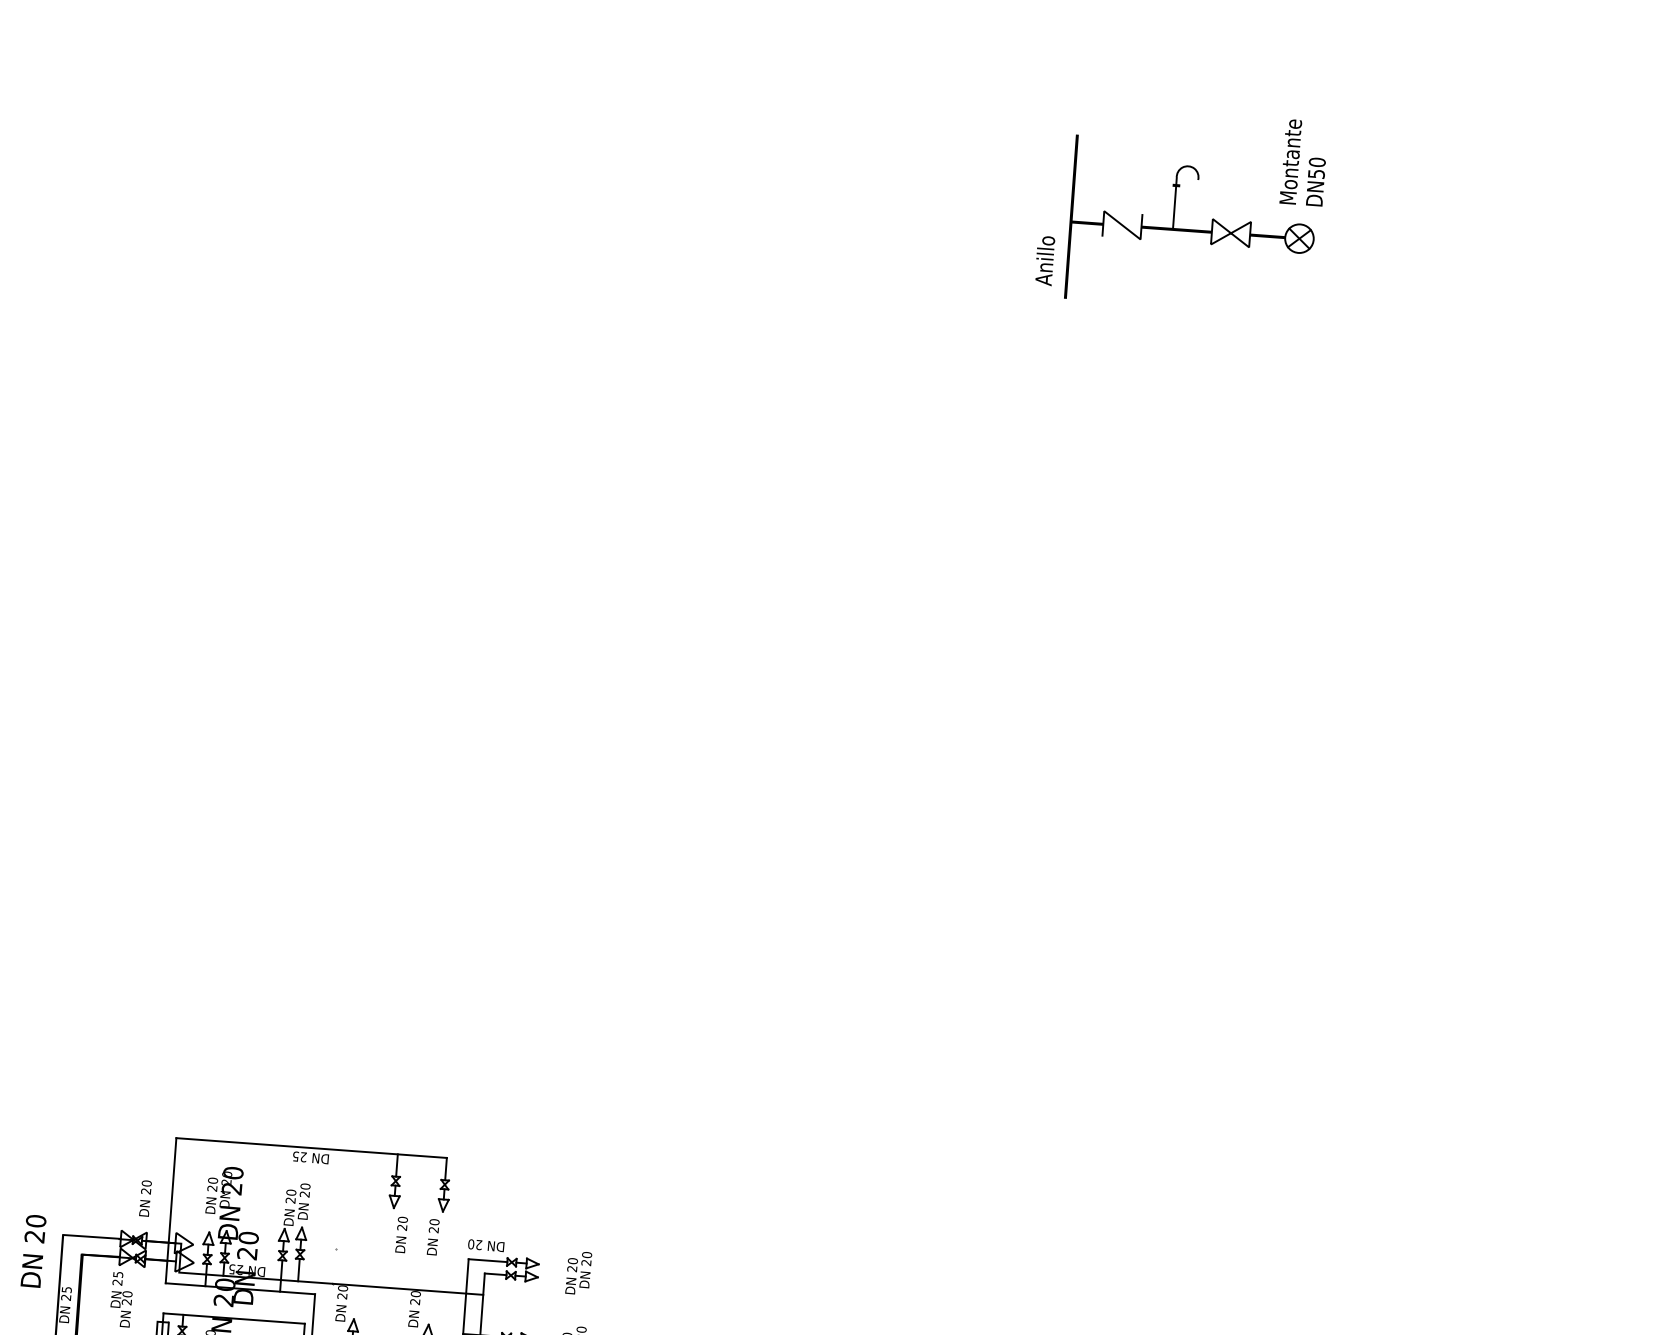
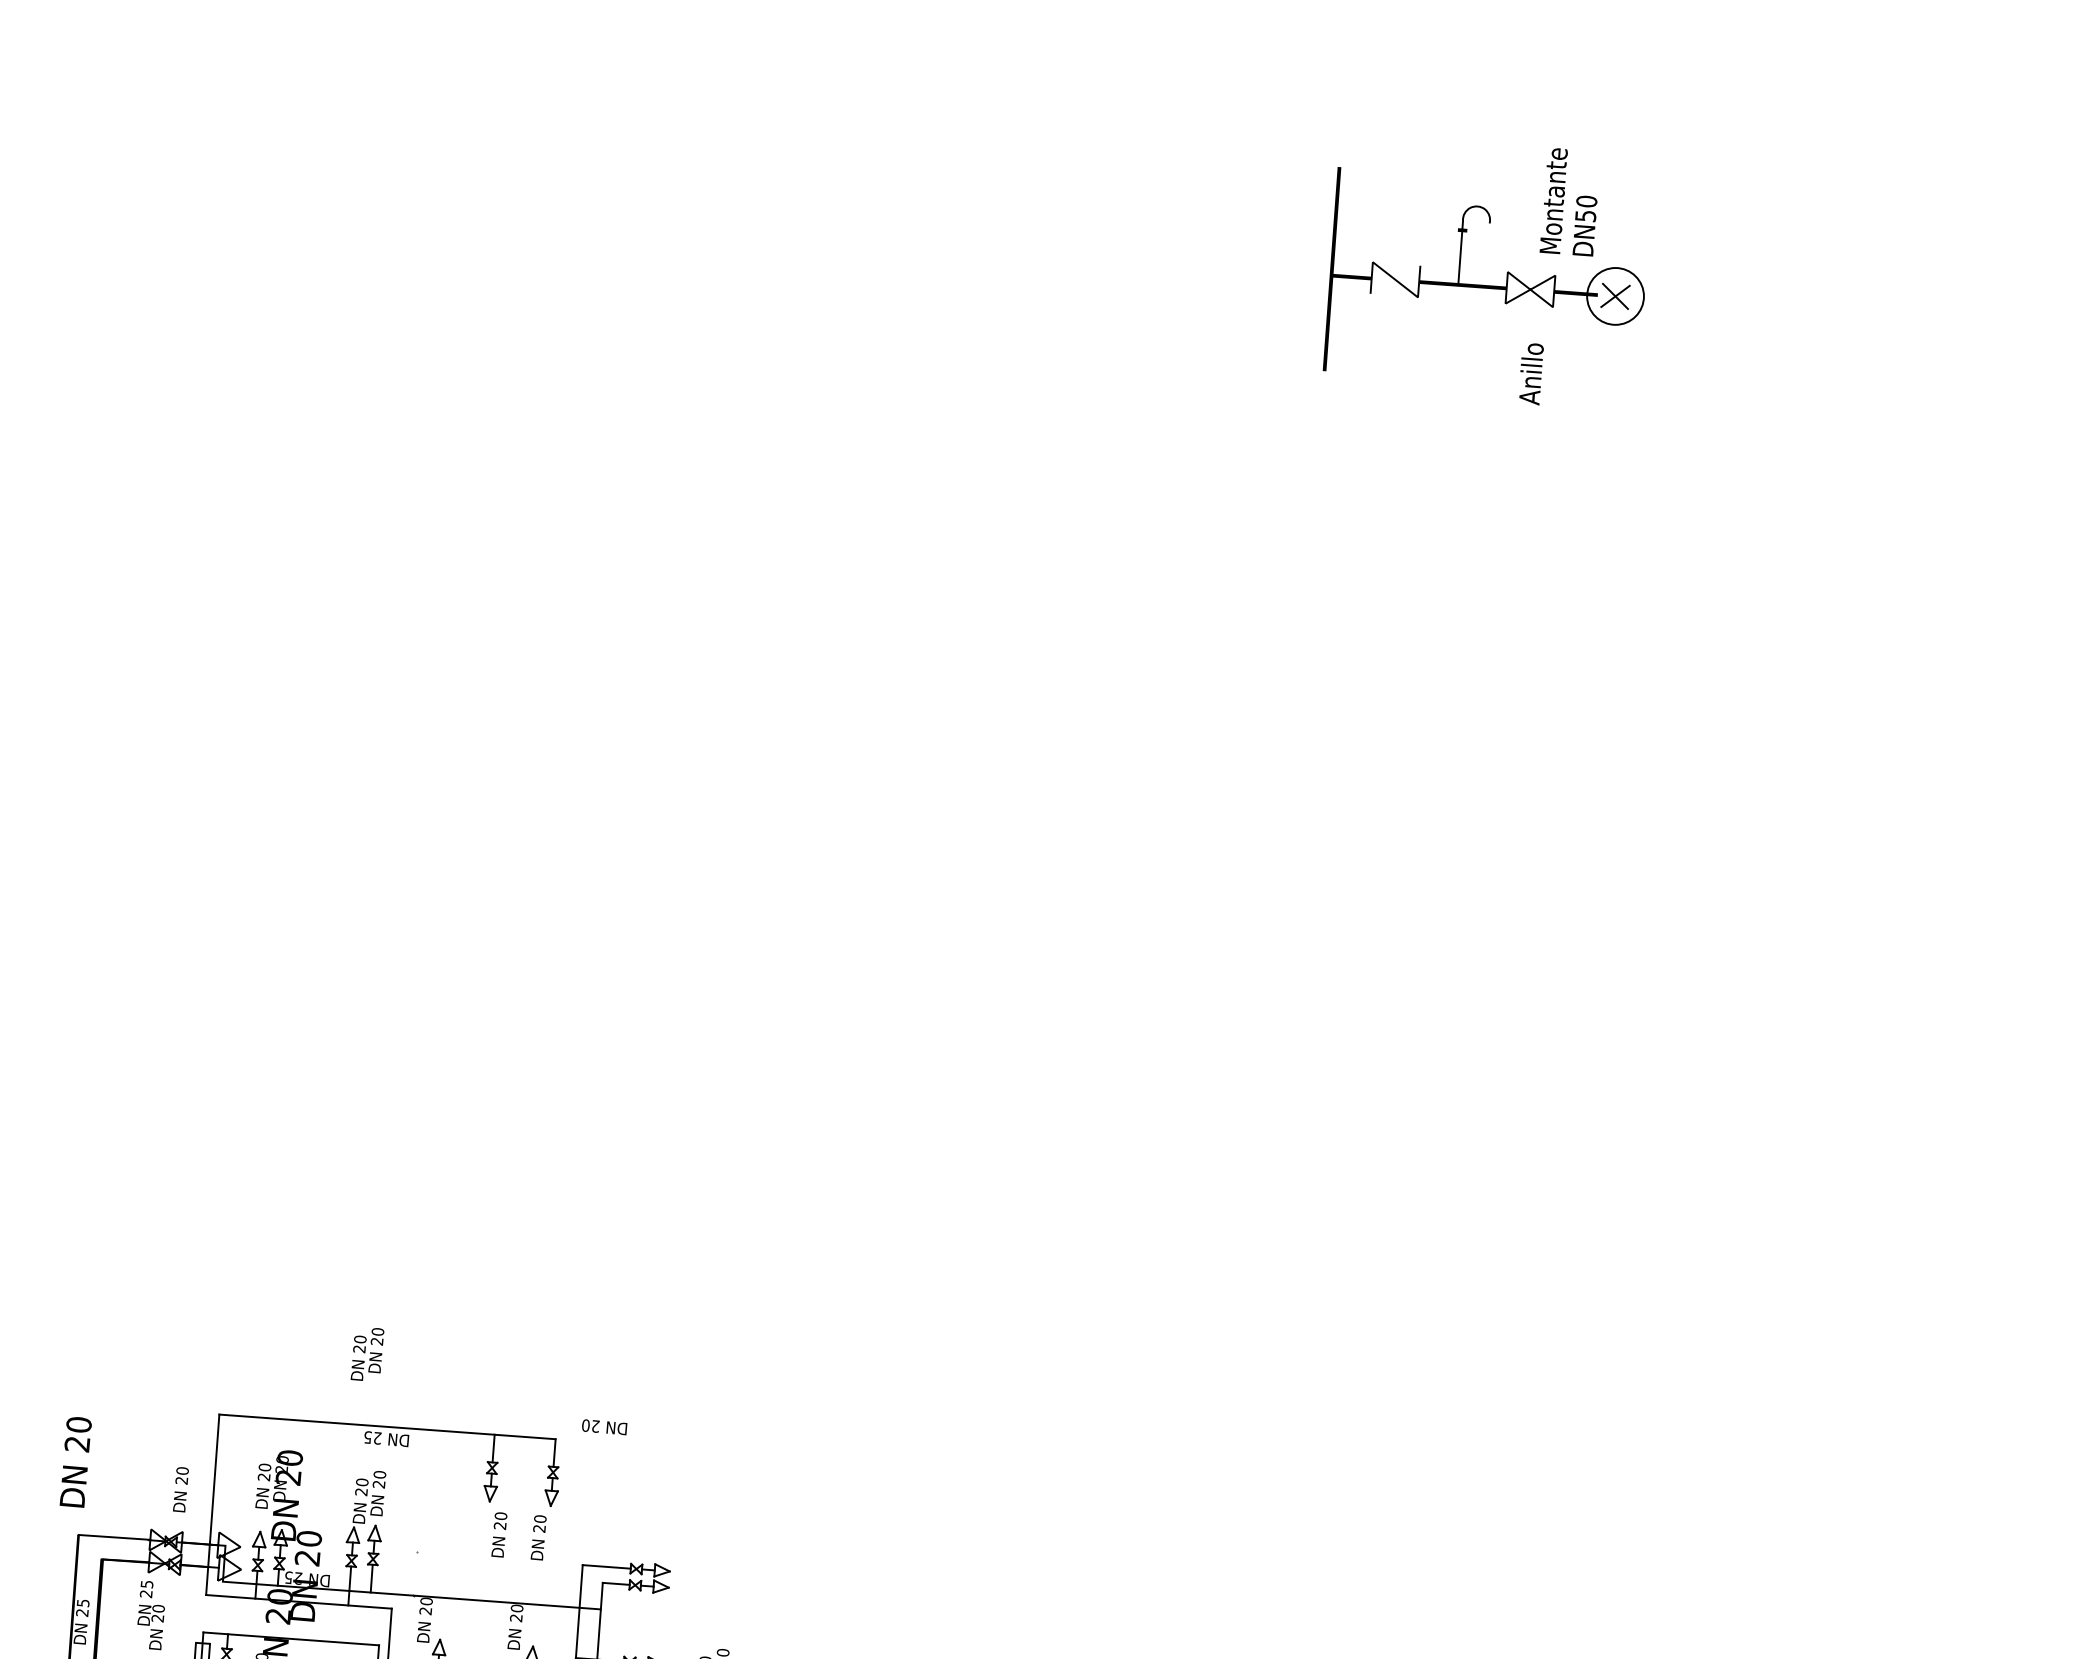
text: (1302, 163) -> (1568, 202), moved
circle: (1299, 238) -> (1615, 296), size x1.6
text: (1045, 261) -> (1531, 374), moved
text: (486, 1245) -> (604, 1427), moved
text: (33, 1251) -> (75, 1462), moved
text: (578, 1273) -> (367, 1354), moved

